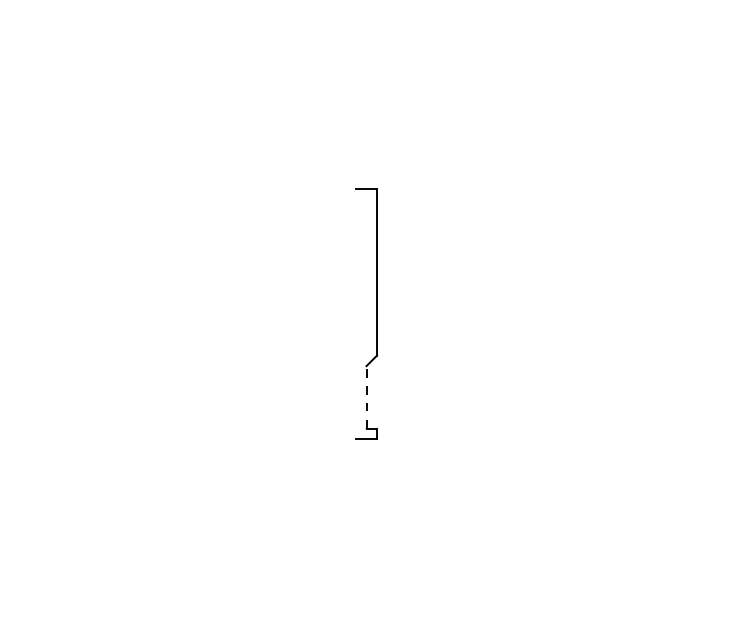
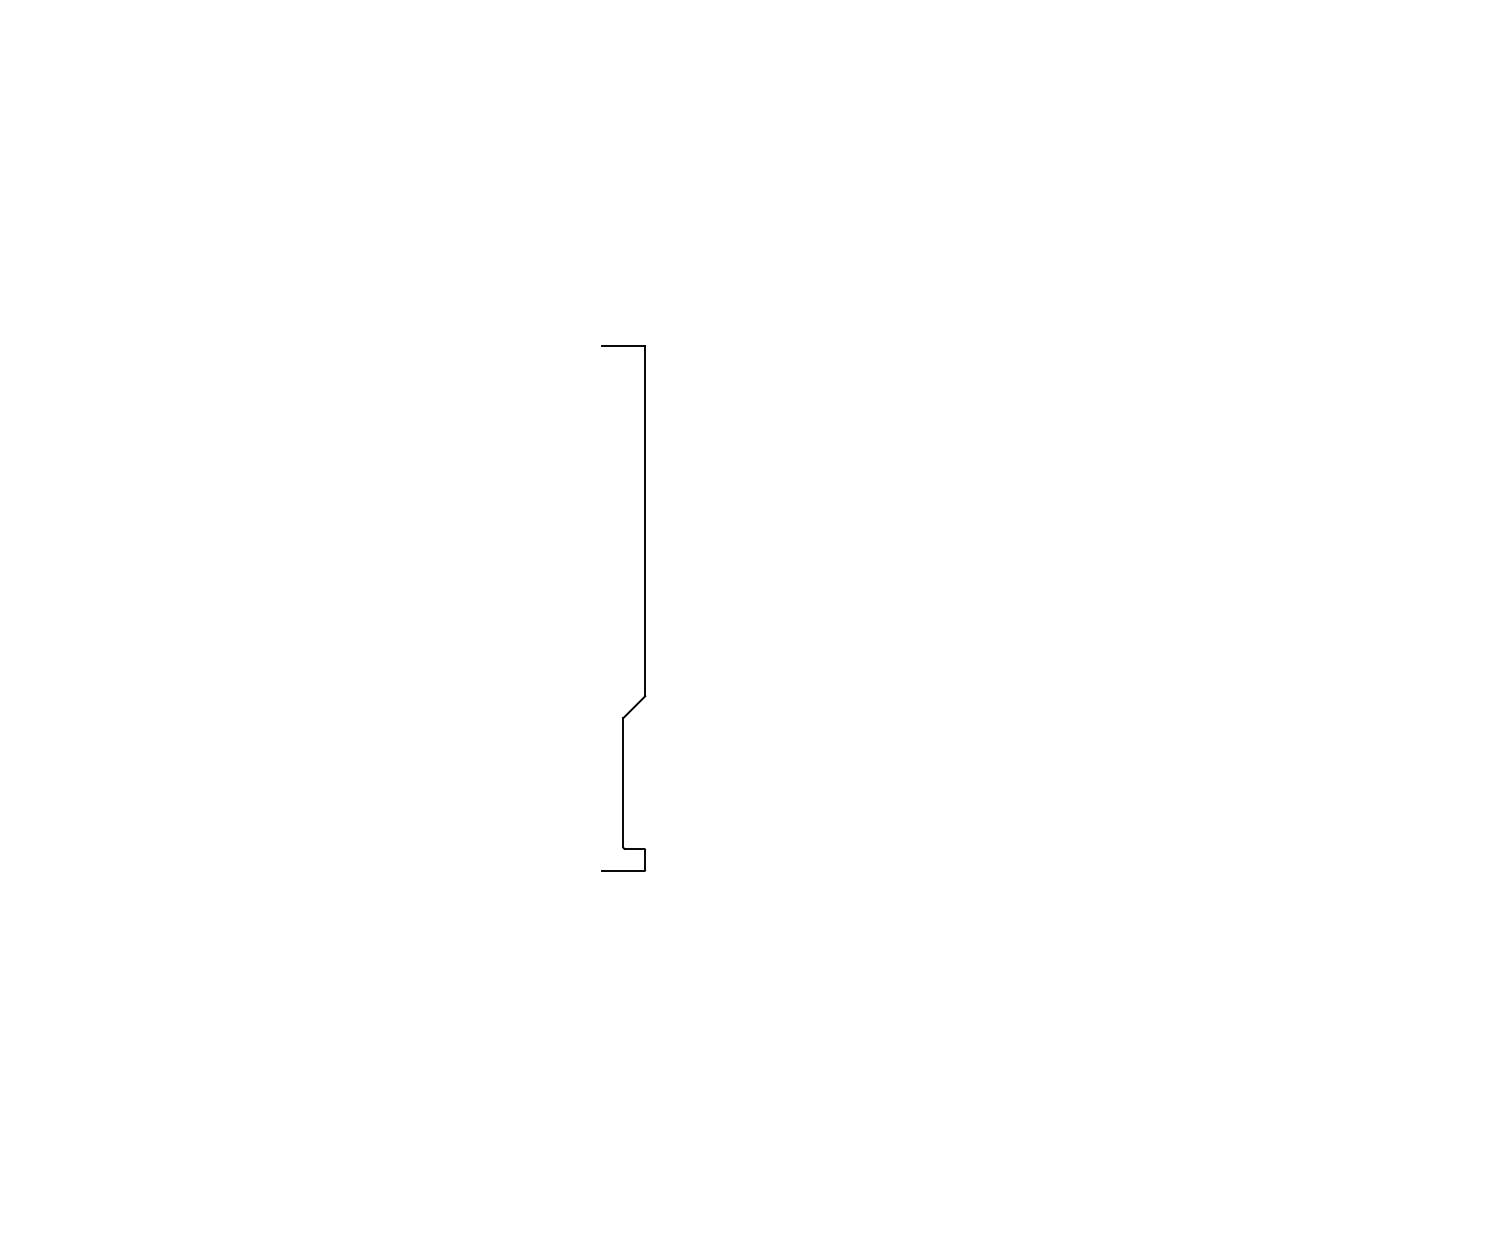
line: (366, 397) -> (623, 783), dashed -> solid

